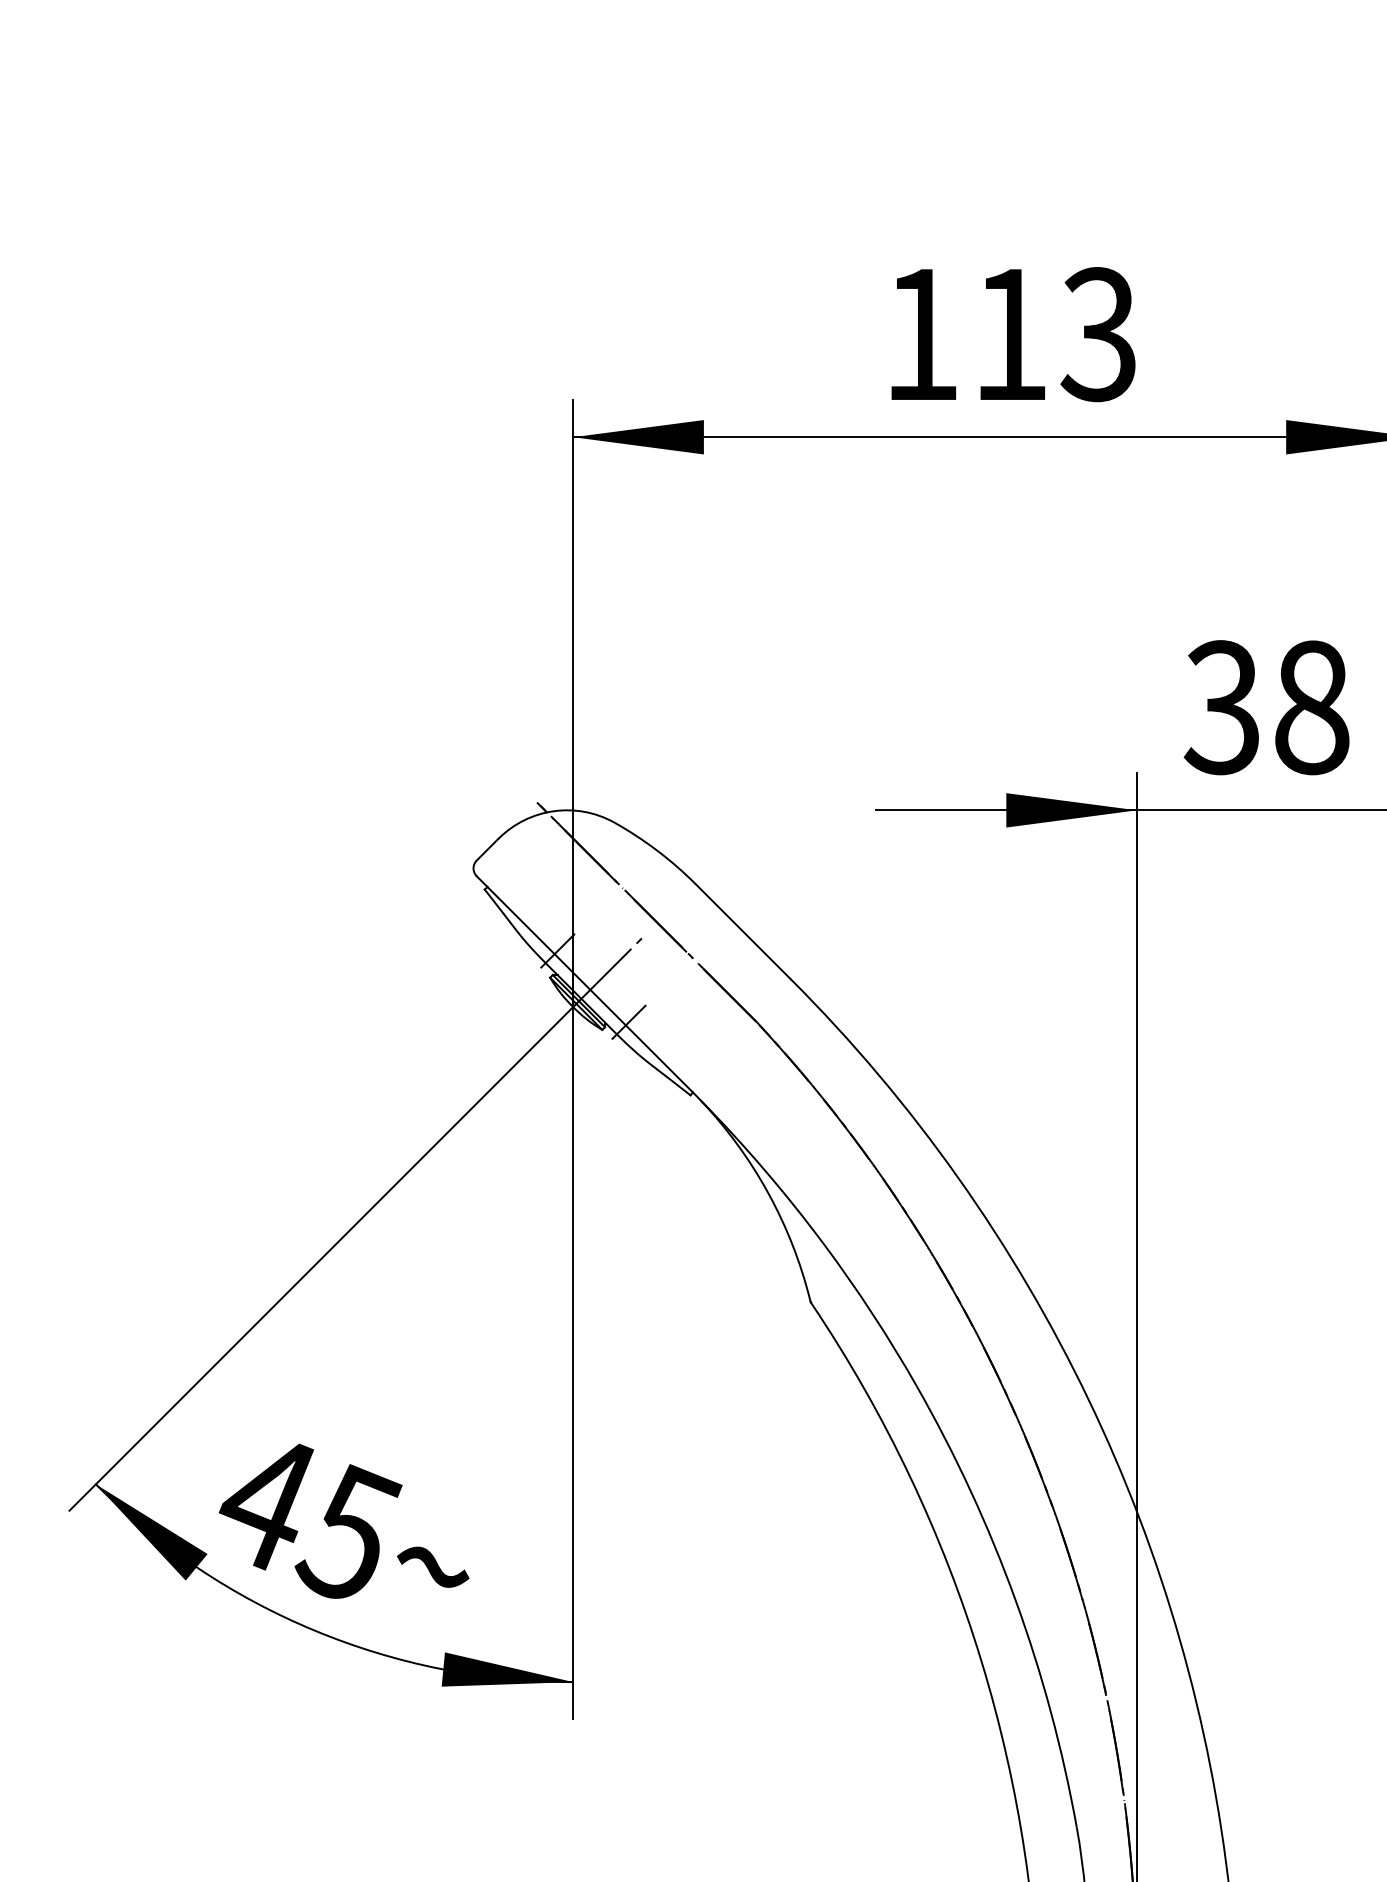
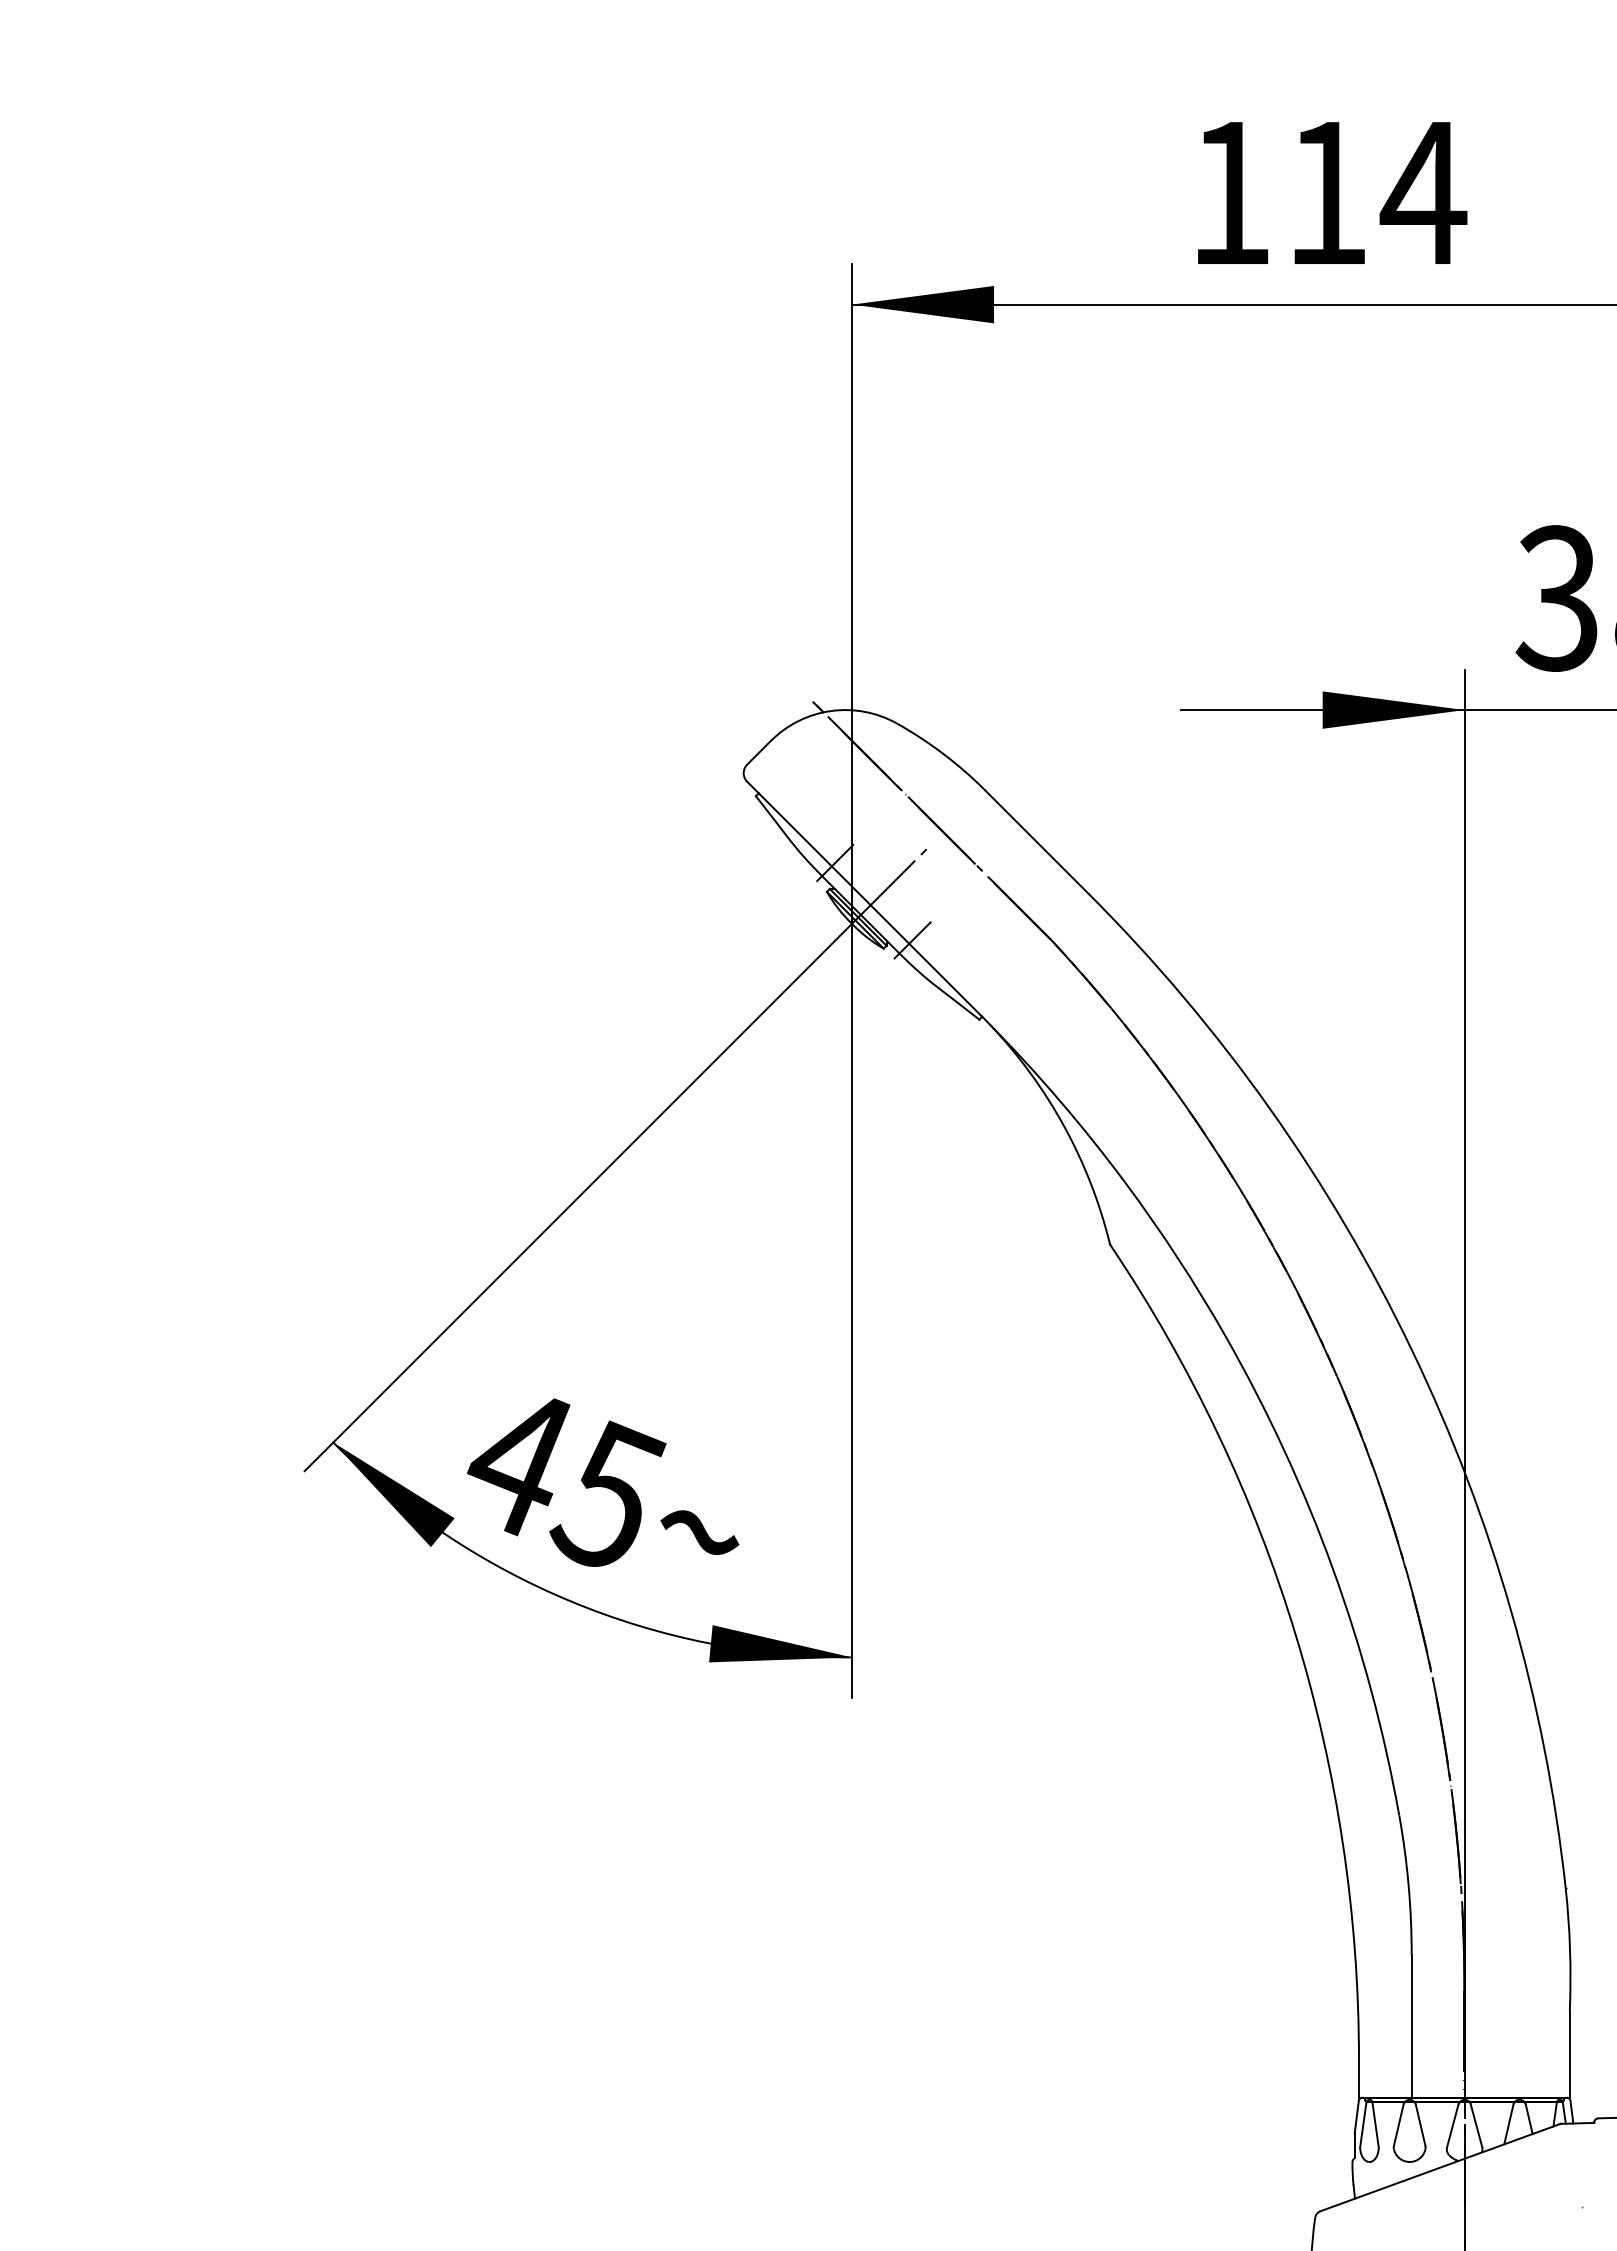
text: (1099, 334) -> (1423, 192), 113 -> 114

